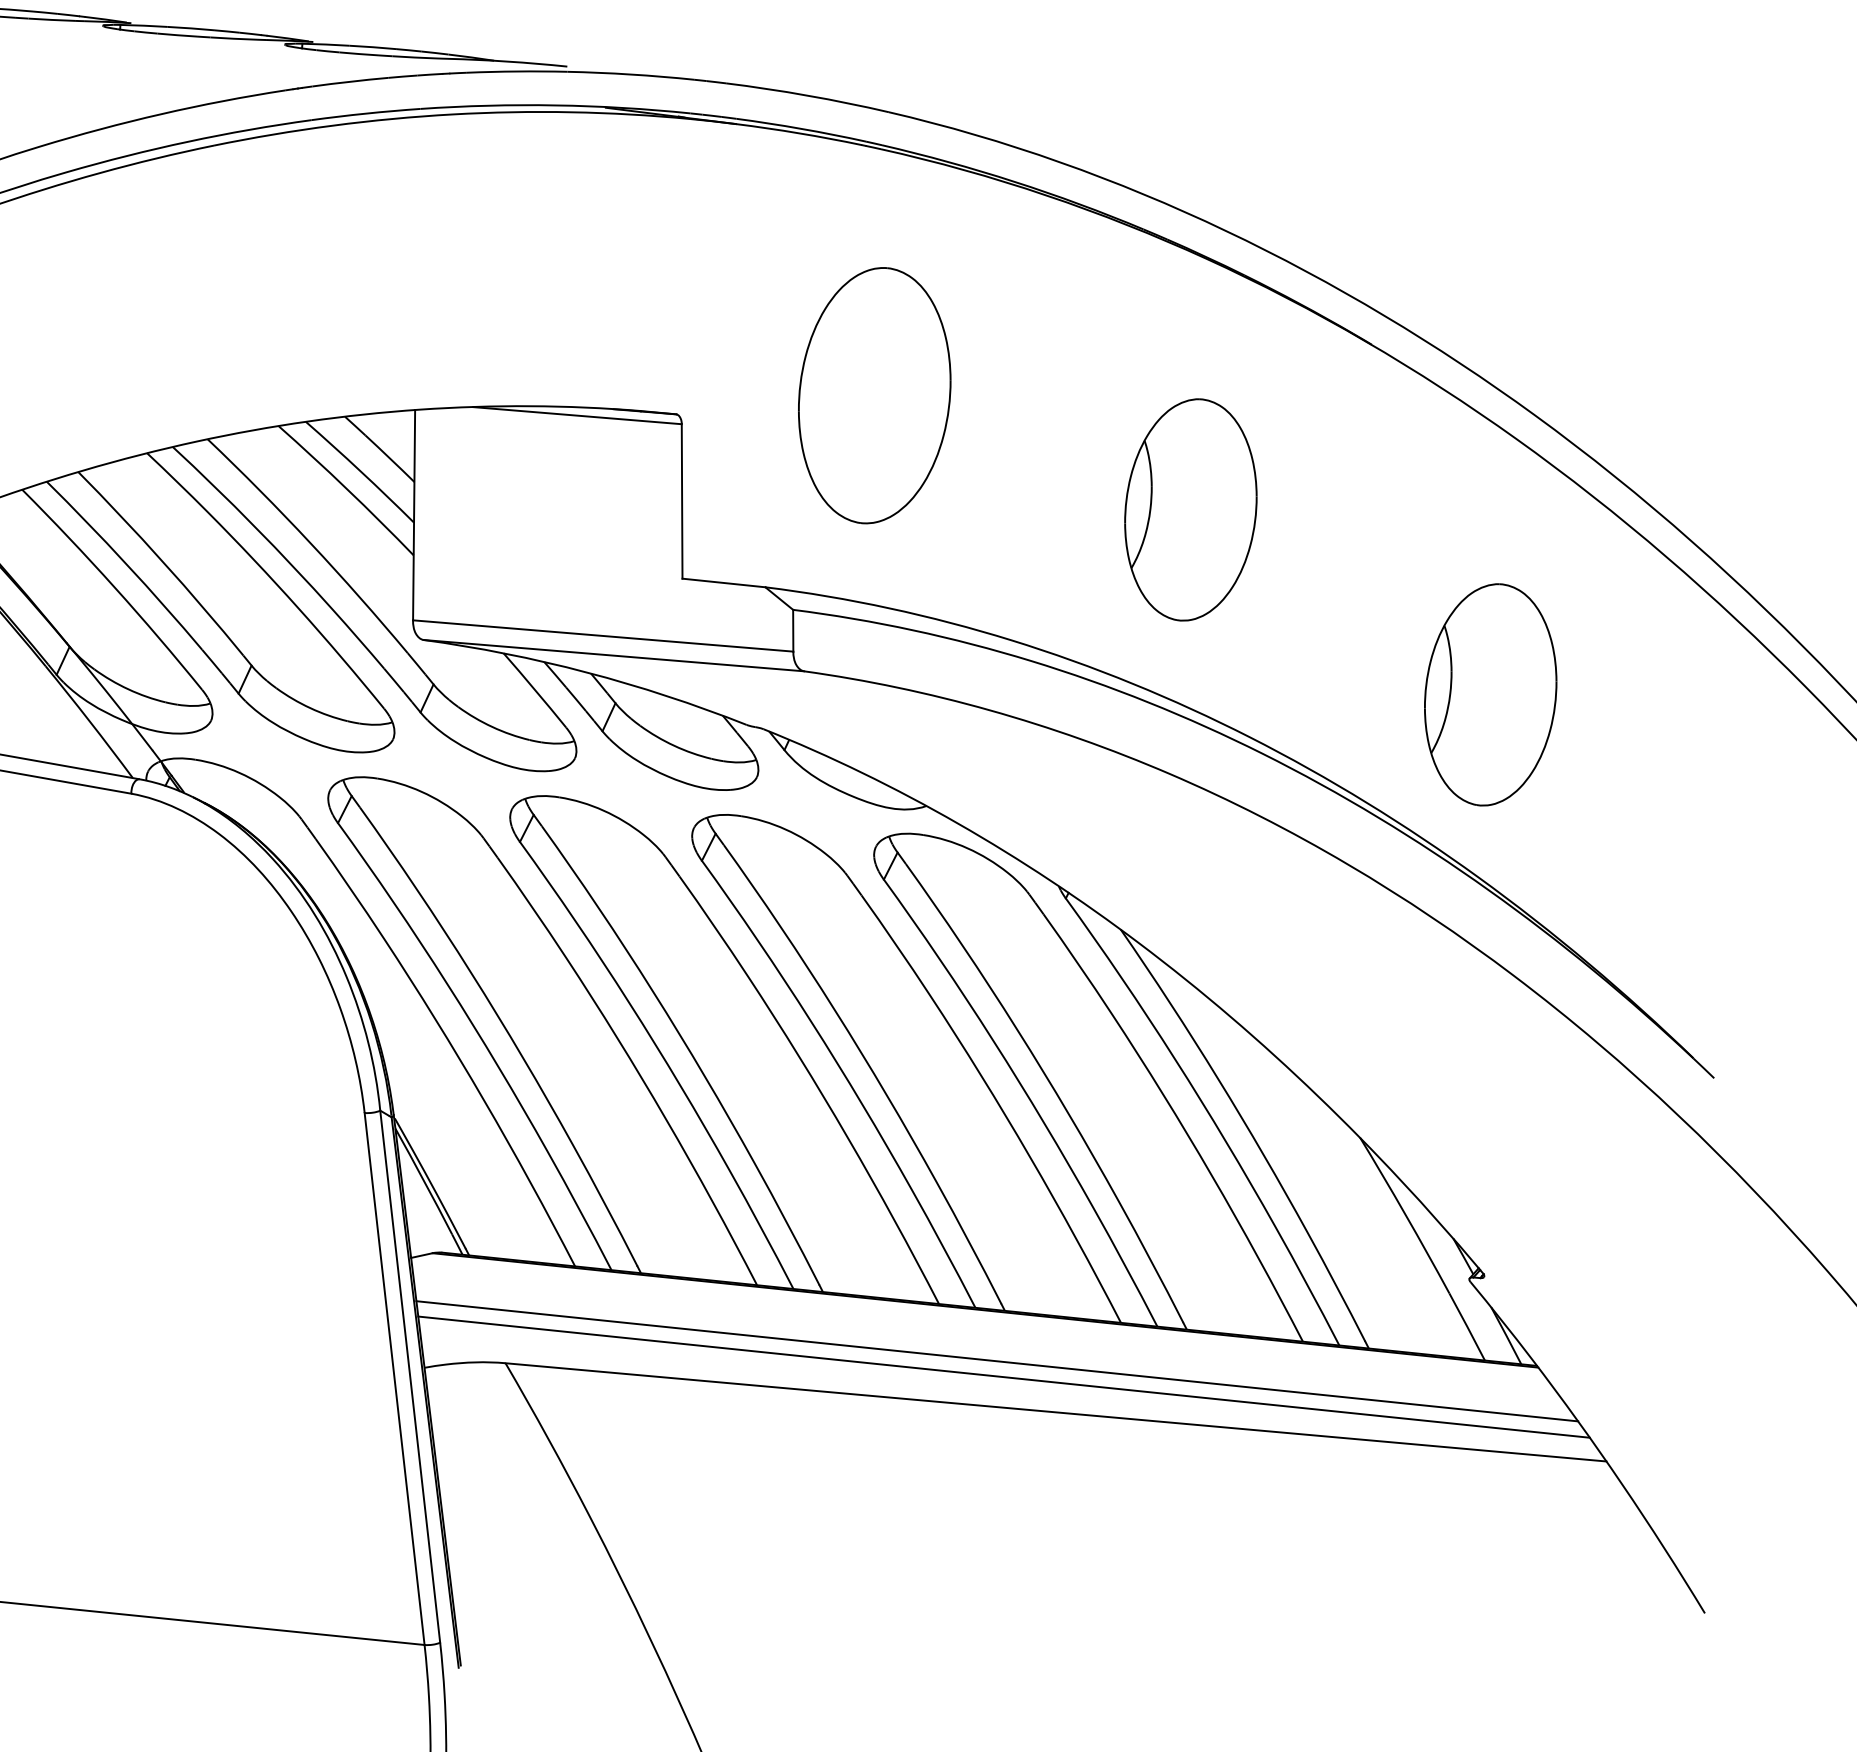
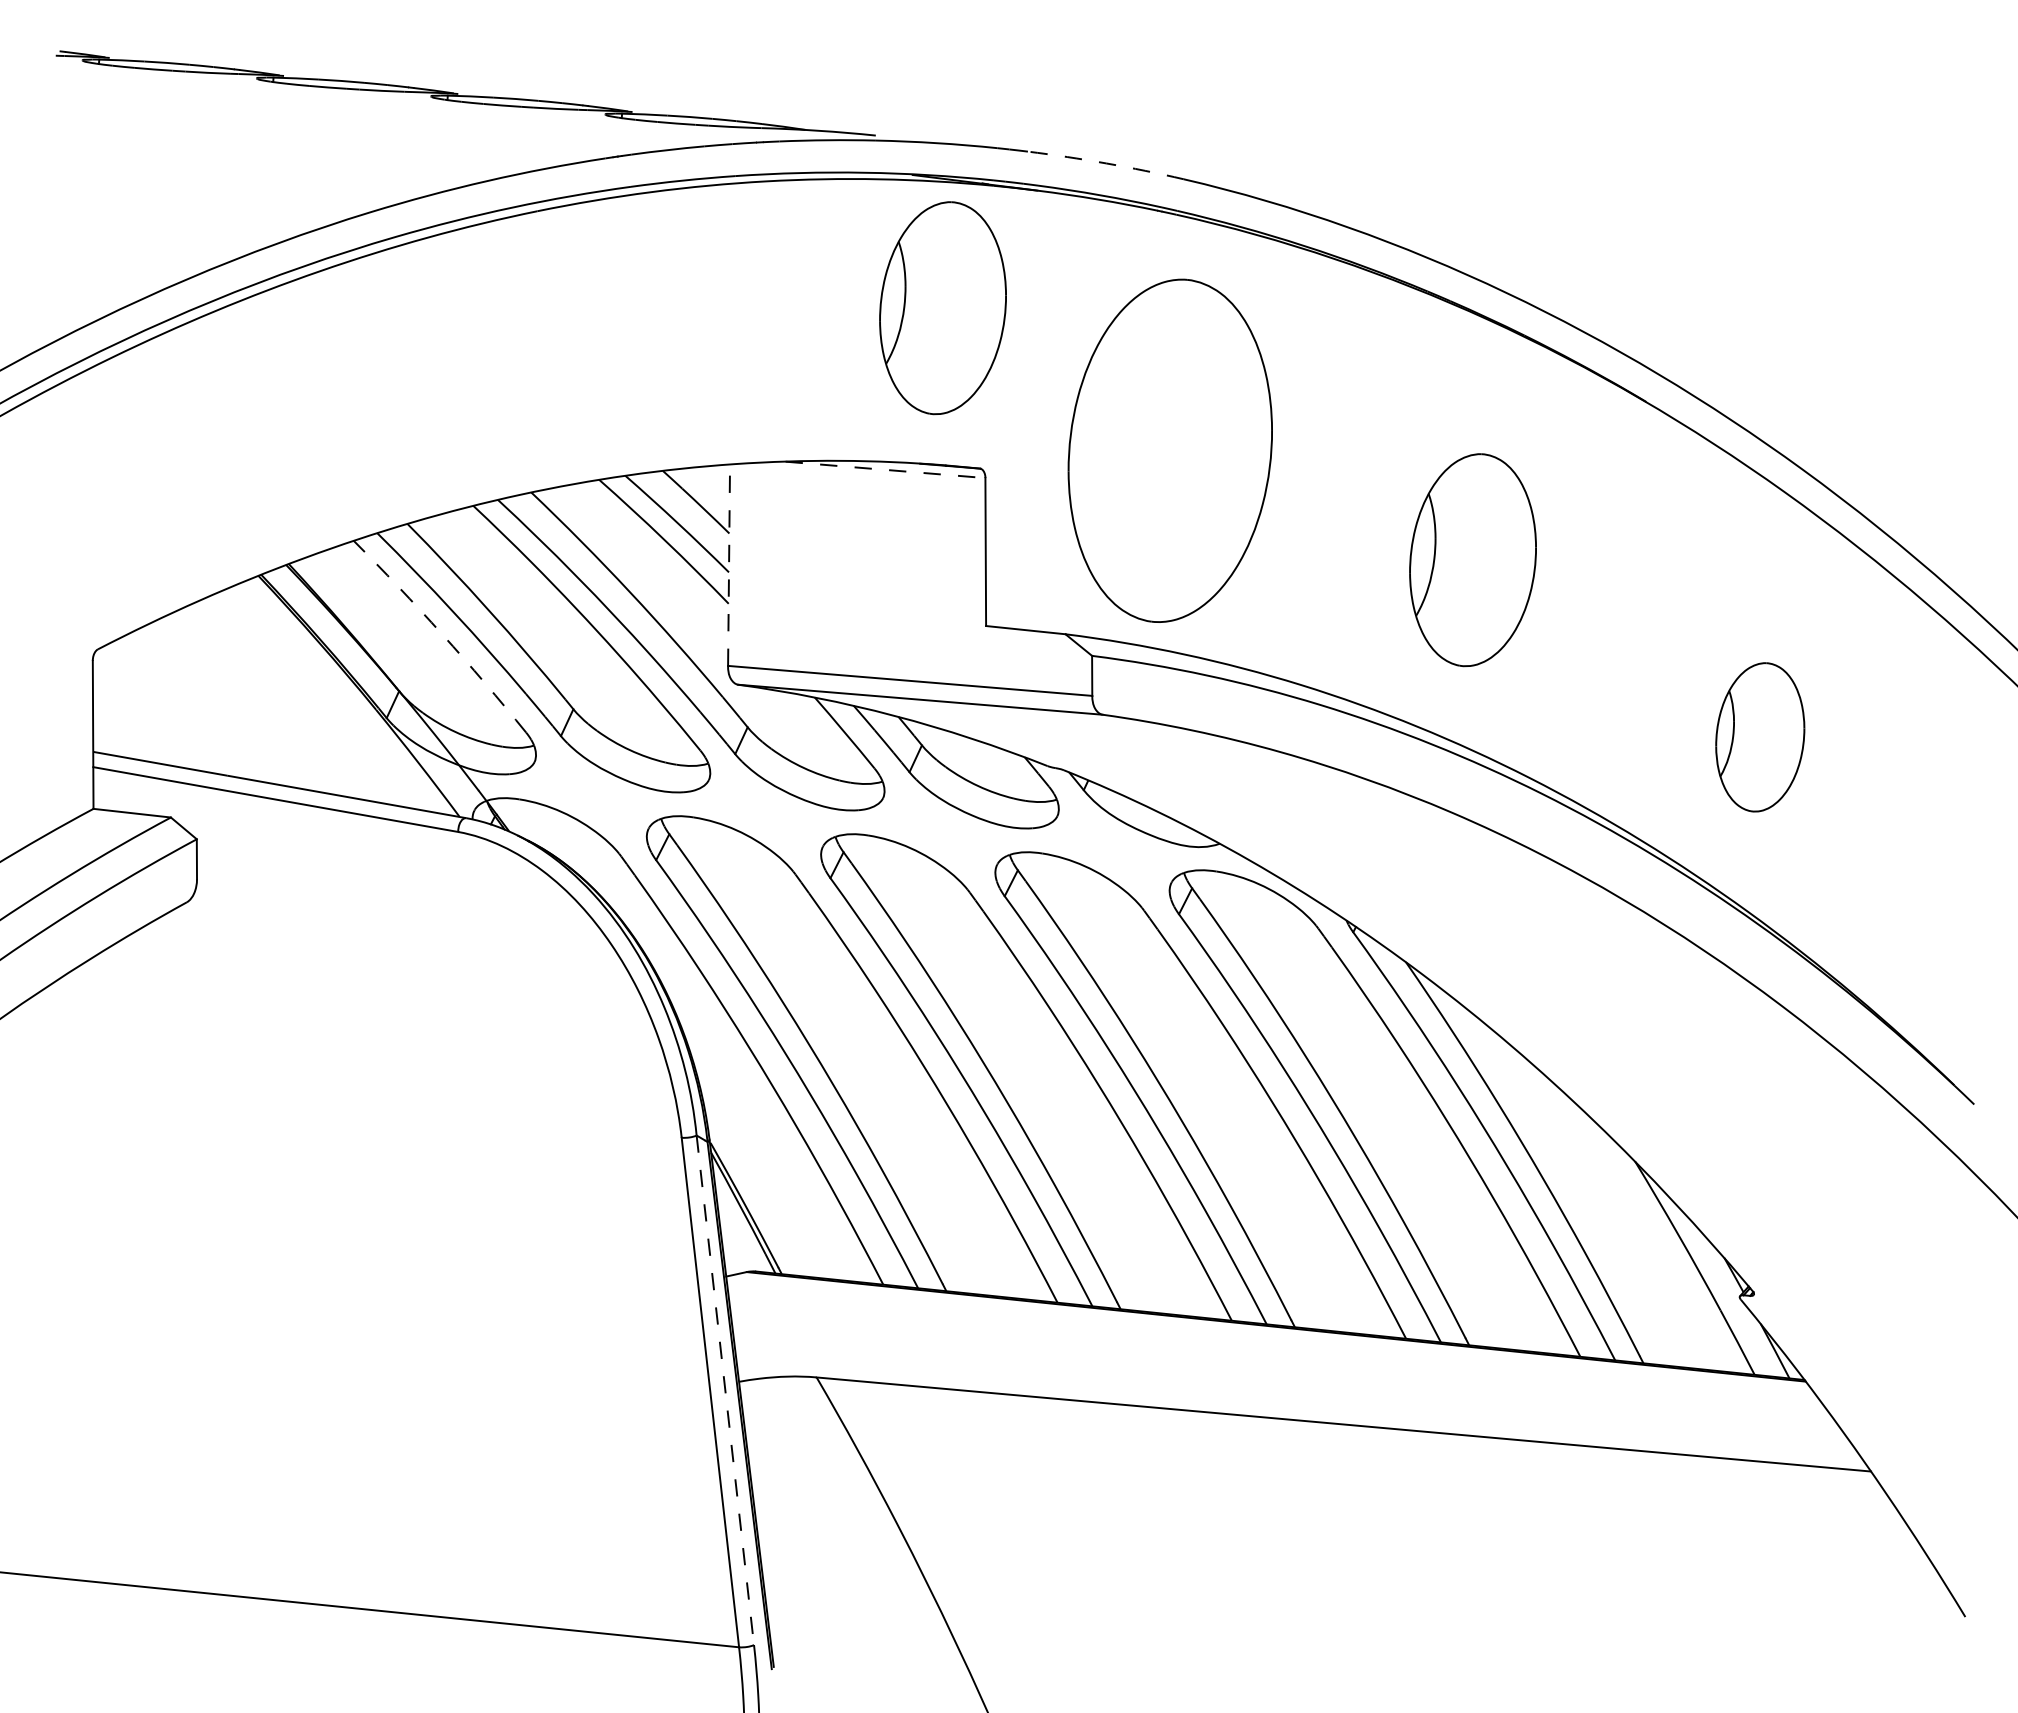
arc: (808, 95) -> (1106, 163), solid -> dashed
part: (636, 247) -> (942, 308), added
part: (873, 395) -> (1169, 450), size x1.4
line: (578, 415) -> (886, 469), solid -> dashed
line: (414, 515) -> (729, 565), solid -> dashed
arc: (114, 587) -> (442, 634), solid -> dashed
part: (1491, 695) -> (1760, 737), size x0.7
line: (997, 1361) -> (1287, 1375), removed
line: (410, 1376) -> (725, 1390), solid -> dashed
line: (1004, 1376) -> (1294, 1390), removed

